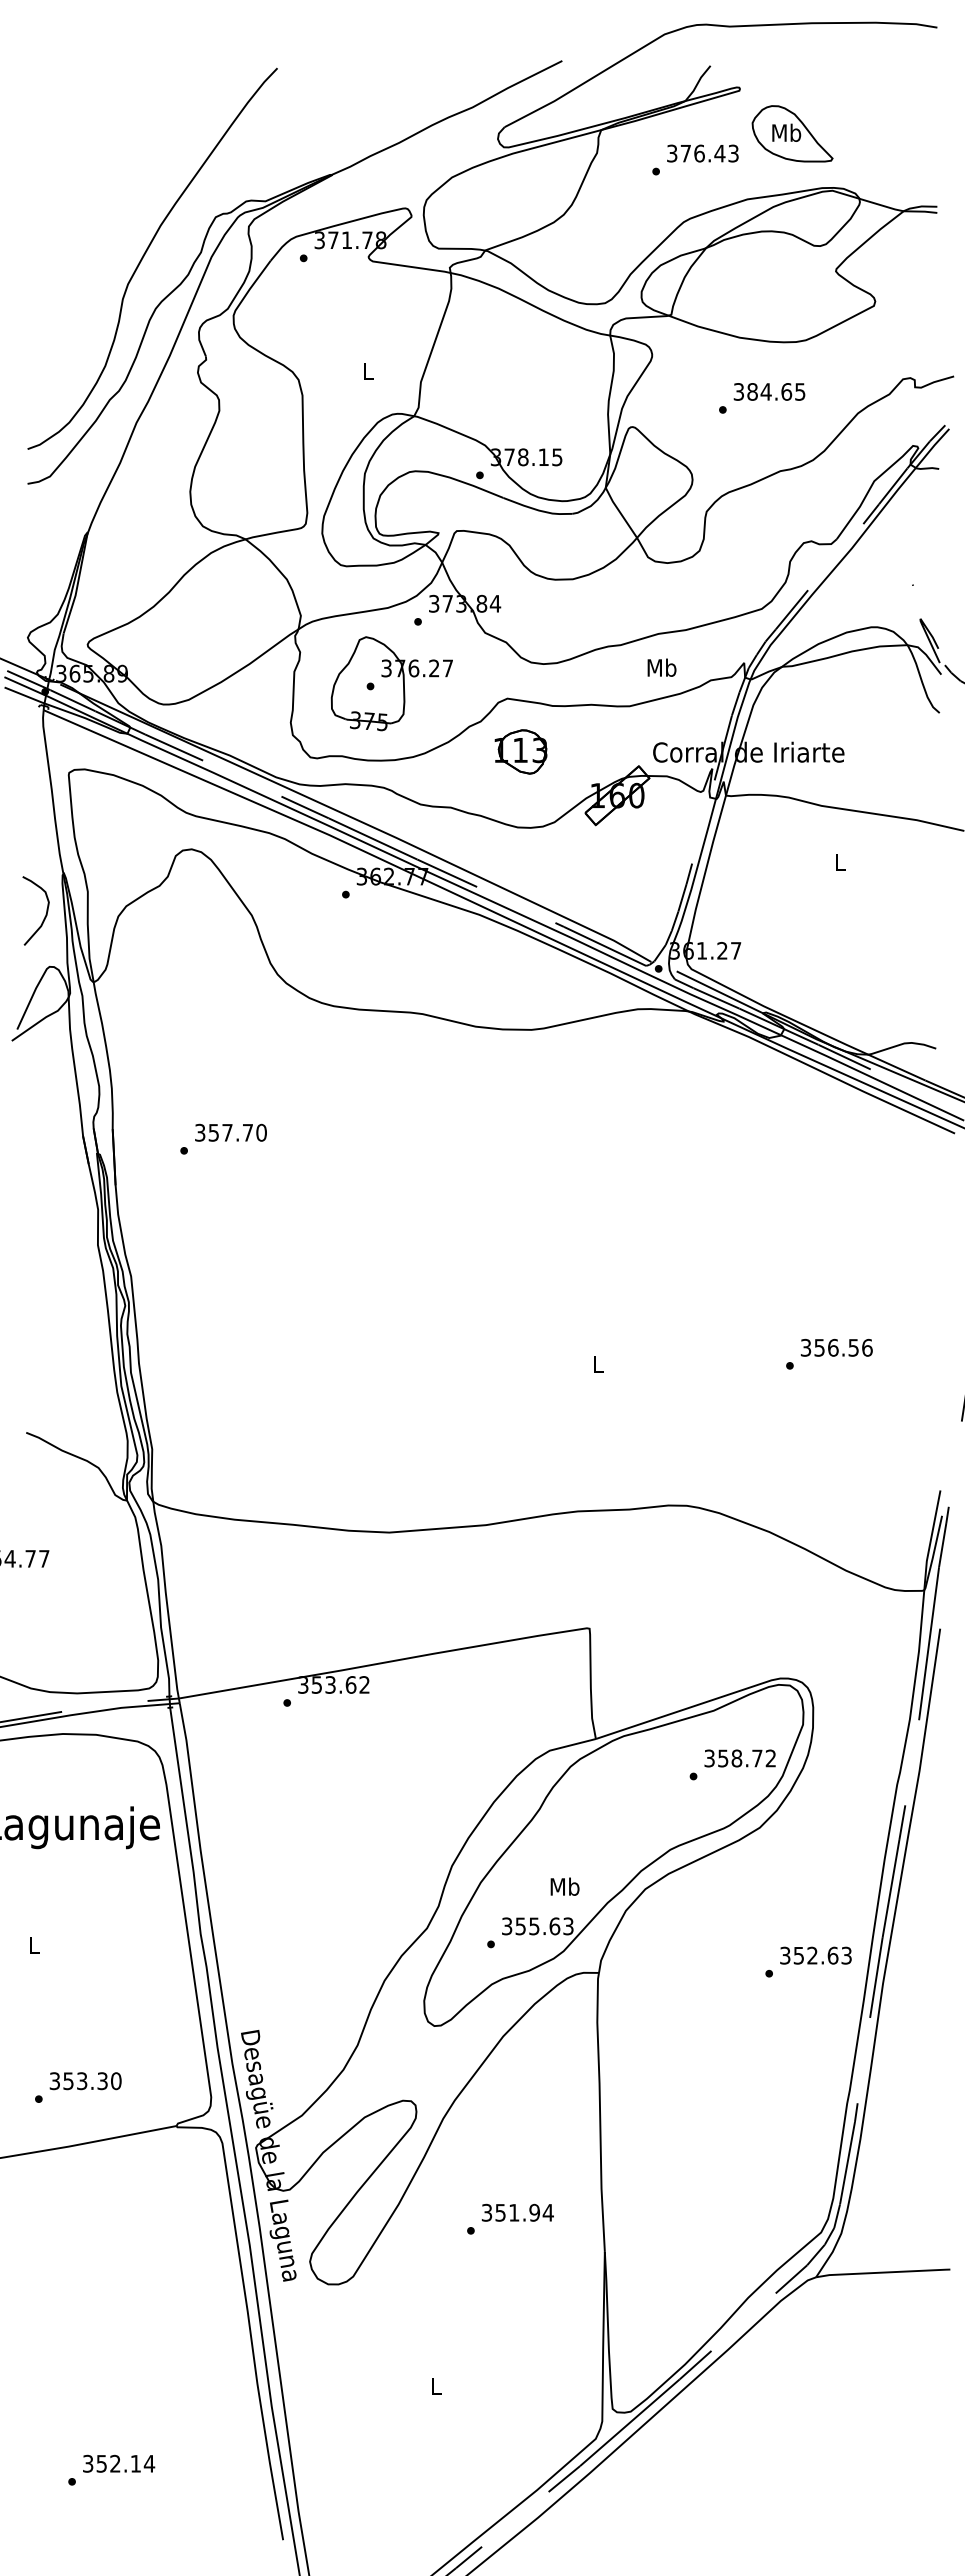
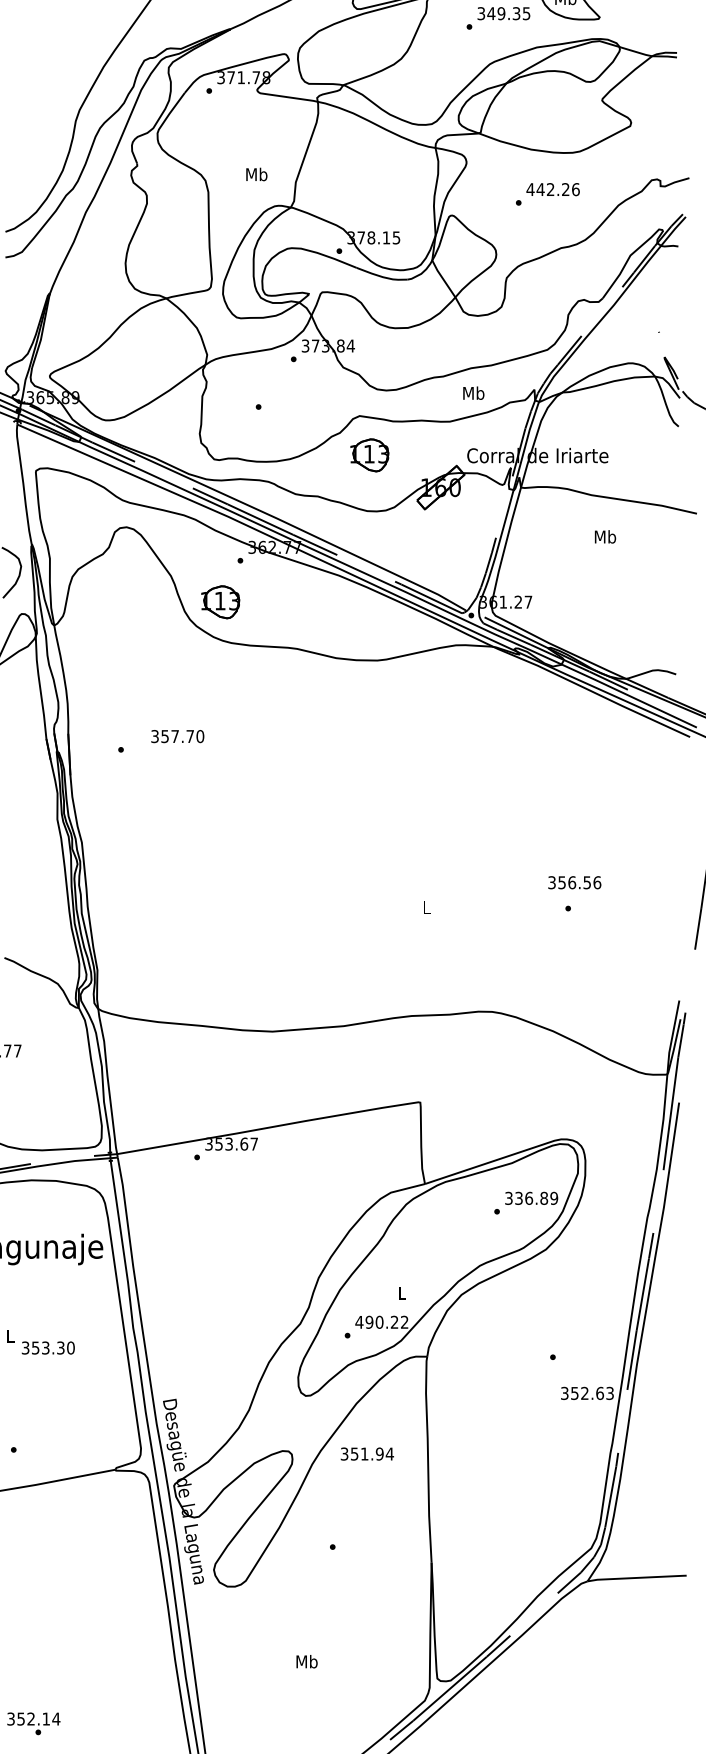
text: (709, 153) -> (508, 13), 376.43 -> 349.35
text: (367, 371) -> (256, 174), L -> Mb
text: (769, 391) -> (553, 189), 384.65 -> 442.26
part: (391, 683) -> (274, 404), removed
text: (840, 862) -> (605, 536), L -> Mb
part: (318, 950) -> (220, 601), added
text: (230, 1132) -> (177, 736), moved
text: (836, 1347) -> (574, 882), moved
text: (364, 1684) -> (254, 1143), 353.62 -> 353.67
text: (747, 1758) -> (536, 1198), 358.72 -> 336.89
text: (564, 1886) -> (401, 1292), Mb -> L
text: (537, 1926) -> (381, 1322), 355.63 -> 490.22
text: (815, 1955) -> (587, 1393), moved
text: (85, 2081) -> (48, 1348), moved
text: (517, 2212) -> (367, 1453), moved
text: (435, 2385) -> (306, 1661), L -> Mb
text: (119, 2463) -> (34, 1718), moved

